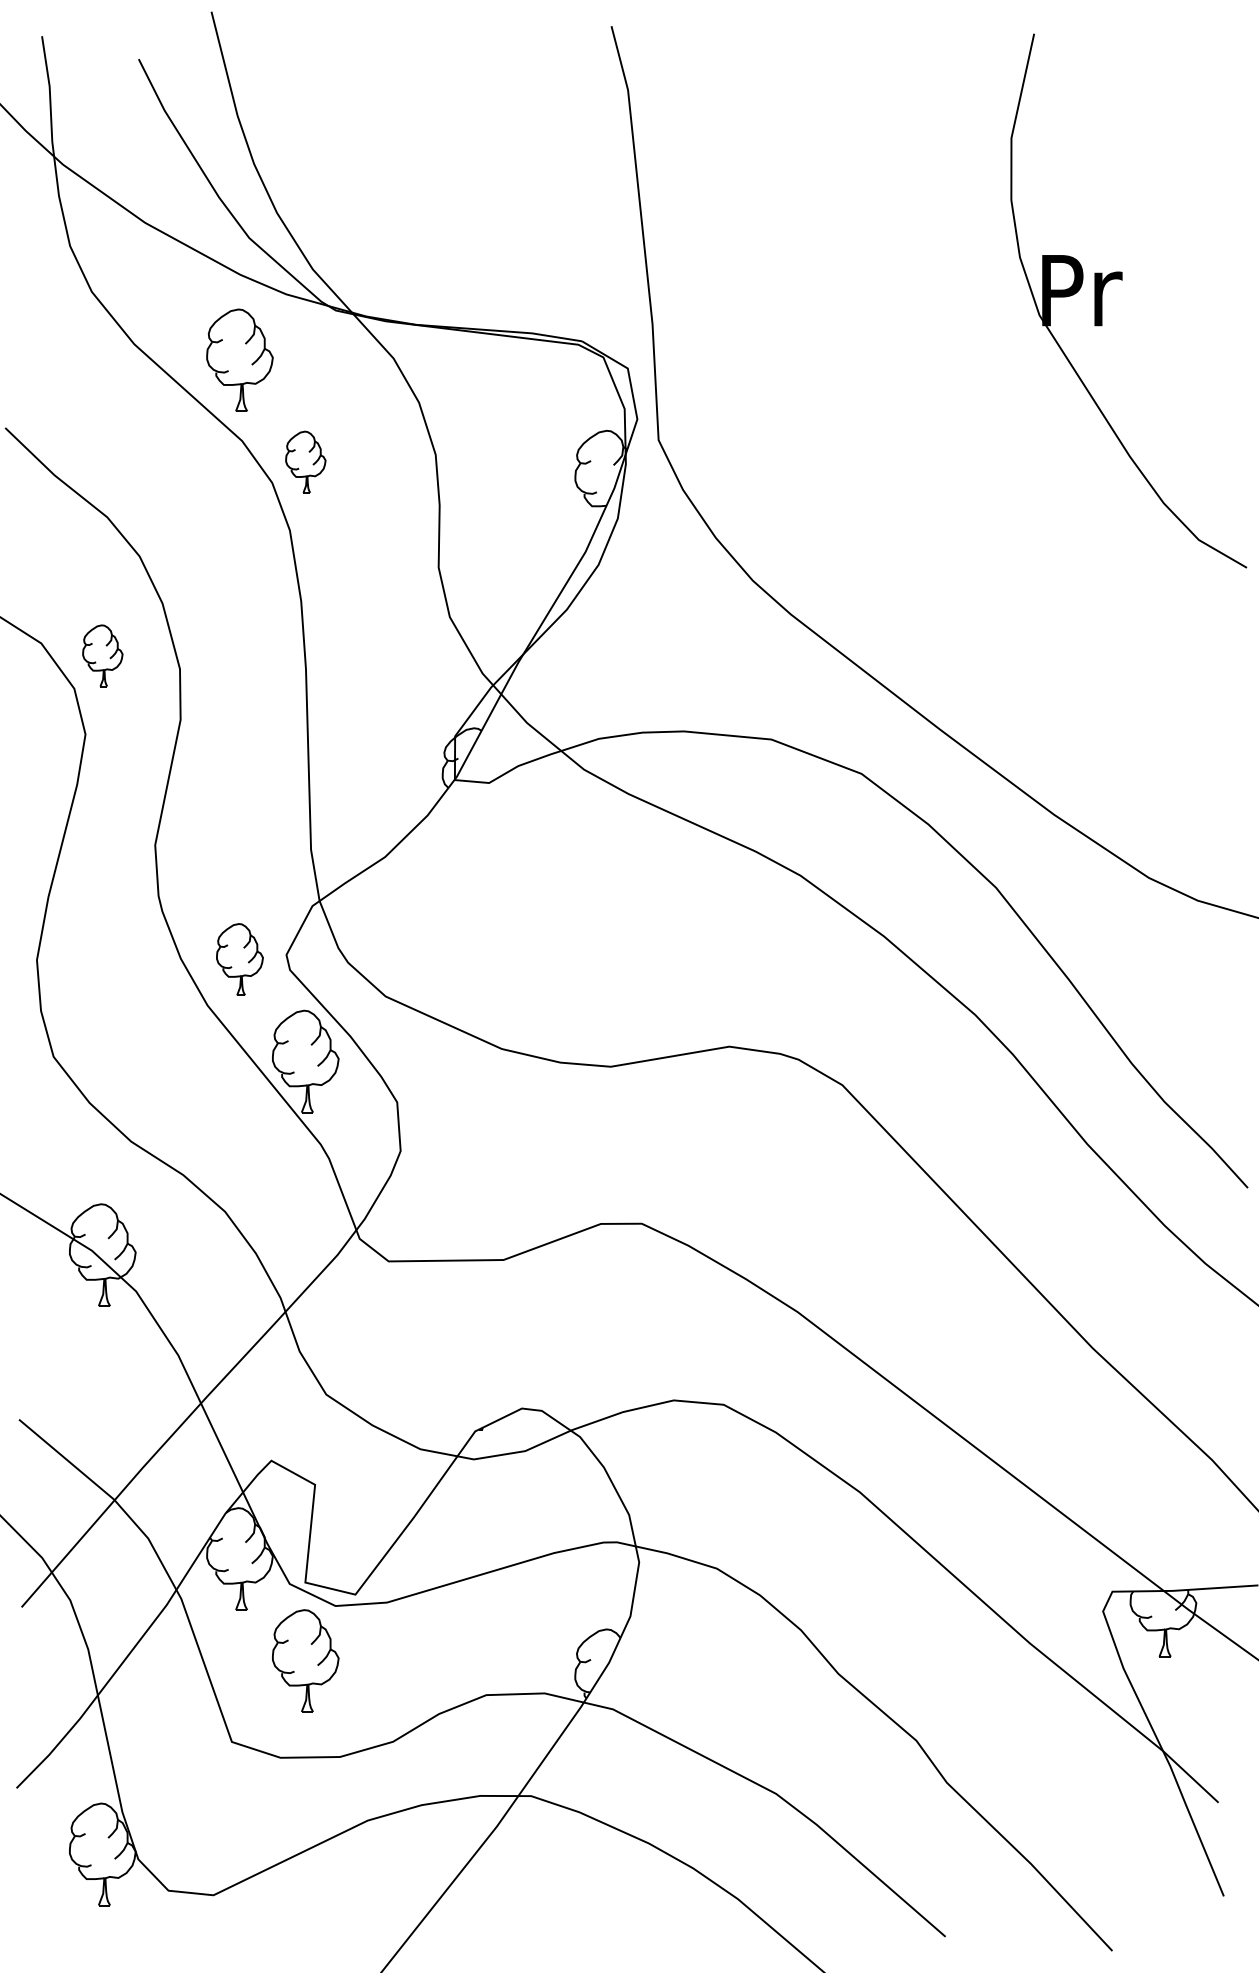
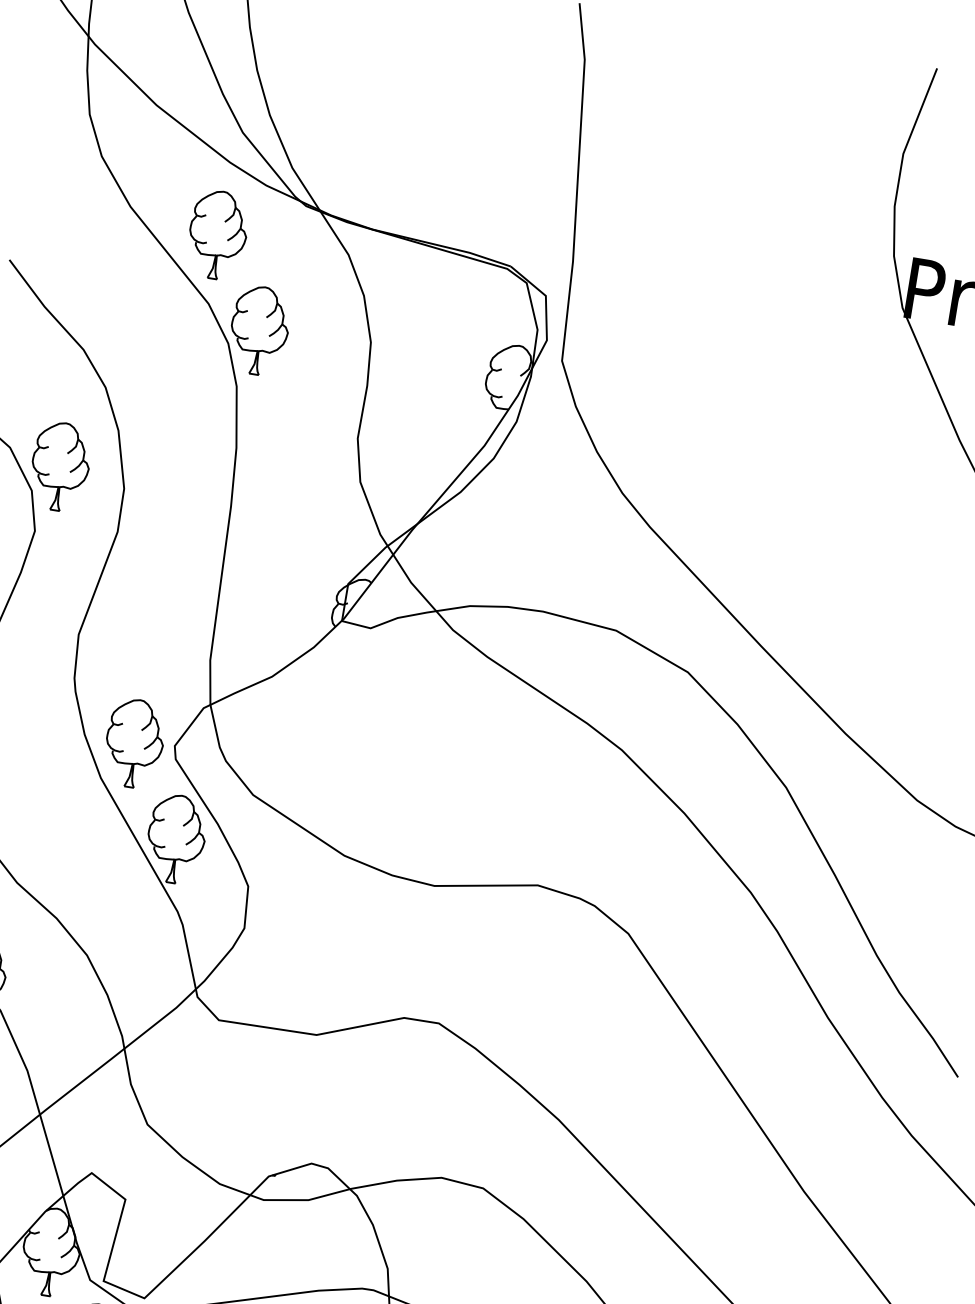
part: (305, 461) -> (259, 330), size x1.67
part: (102, 655) -> (60, 466), size x1.67
part: (239, 959) -> (134, 743), size x1.43

